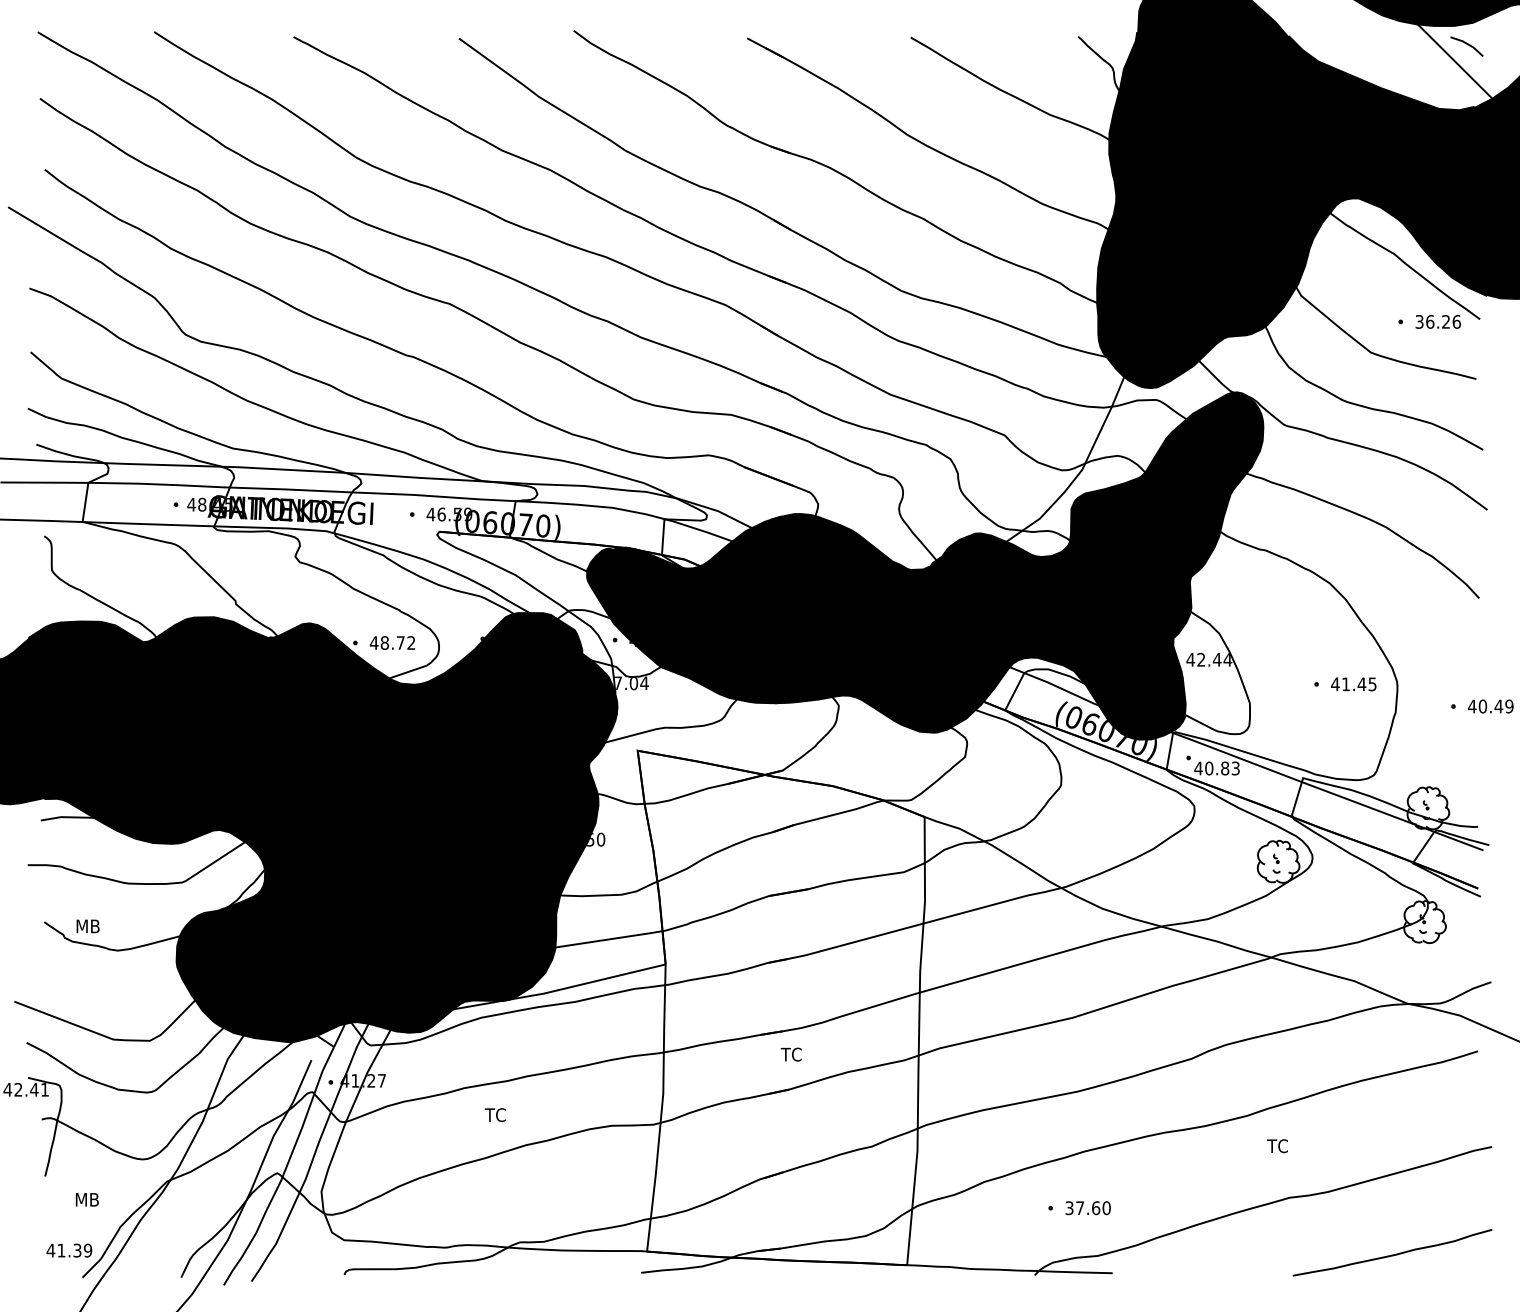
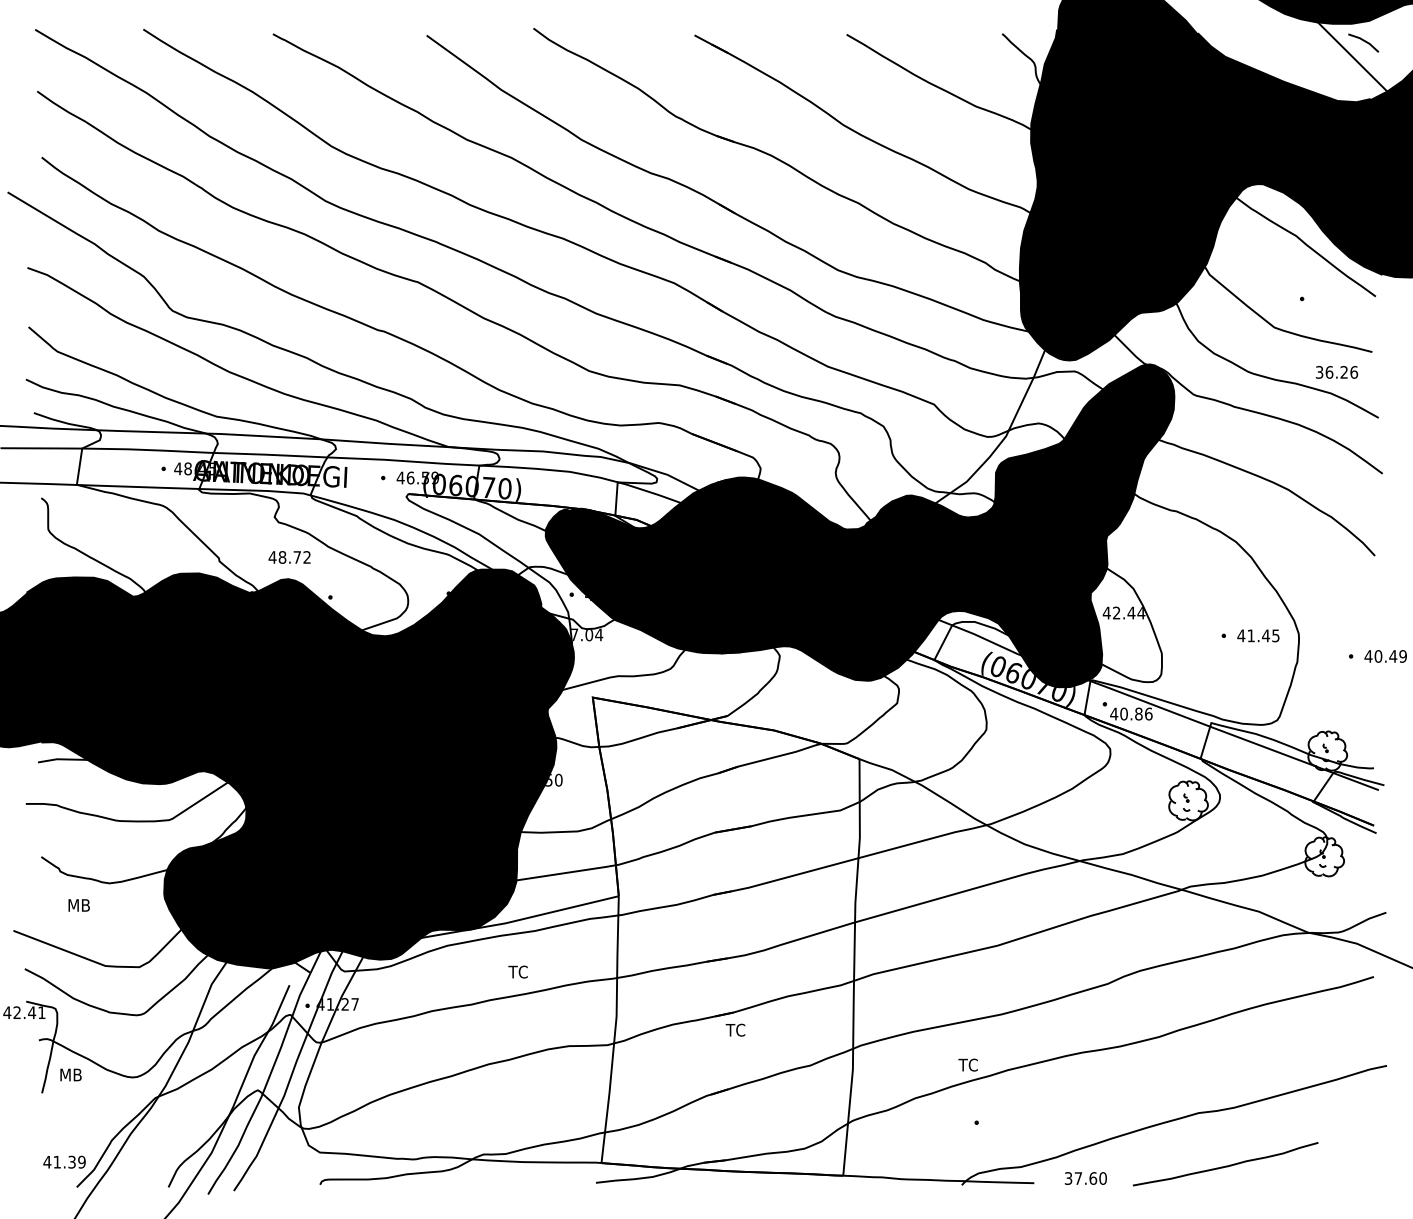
text: (1437, 321) -> (1336, 372), moved
text: (391, 642) -> (288, 556), moved
text: (1235, 768) -> (1148, 714), 40.83 -> 40.86
text: (87, 926) -> (78, 905), moved
text: (790, 1054) -> (734, 1030), moved
text: (494, 1114) -> (517, 971), moved
text: (1277, 1146) -> (968, 1065), moved
text: (86, 1199) -> (70, 1074), moved
text: (1087, 1208) -> (1085, 1178), moved
curve: (1392, 1254) -> (1225, 1165), moved

